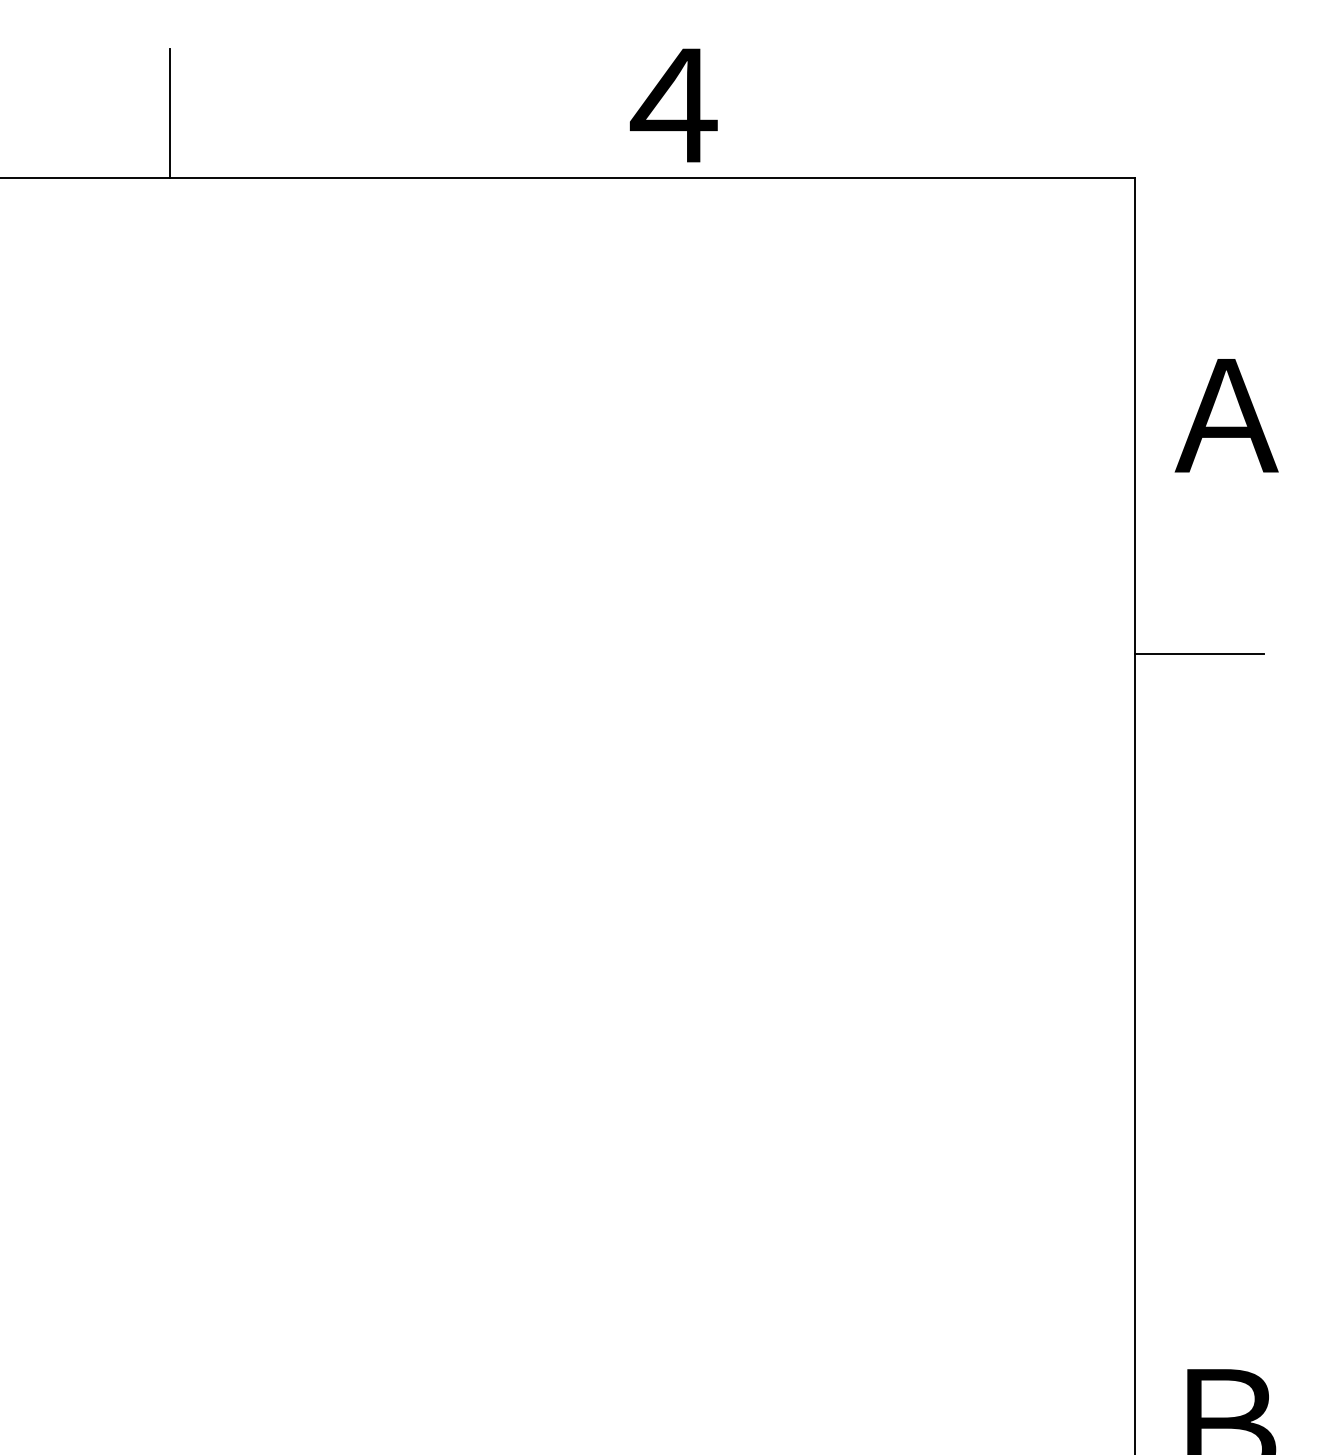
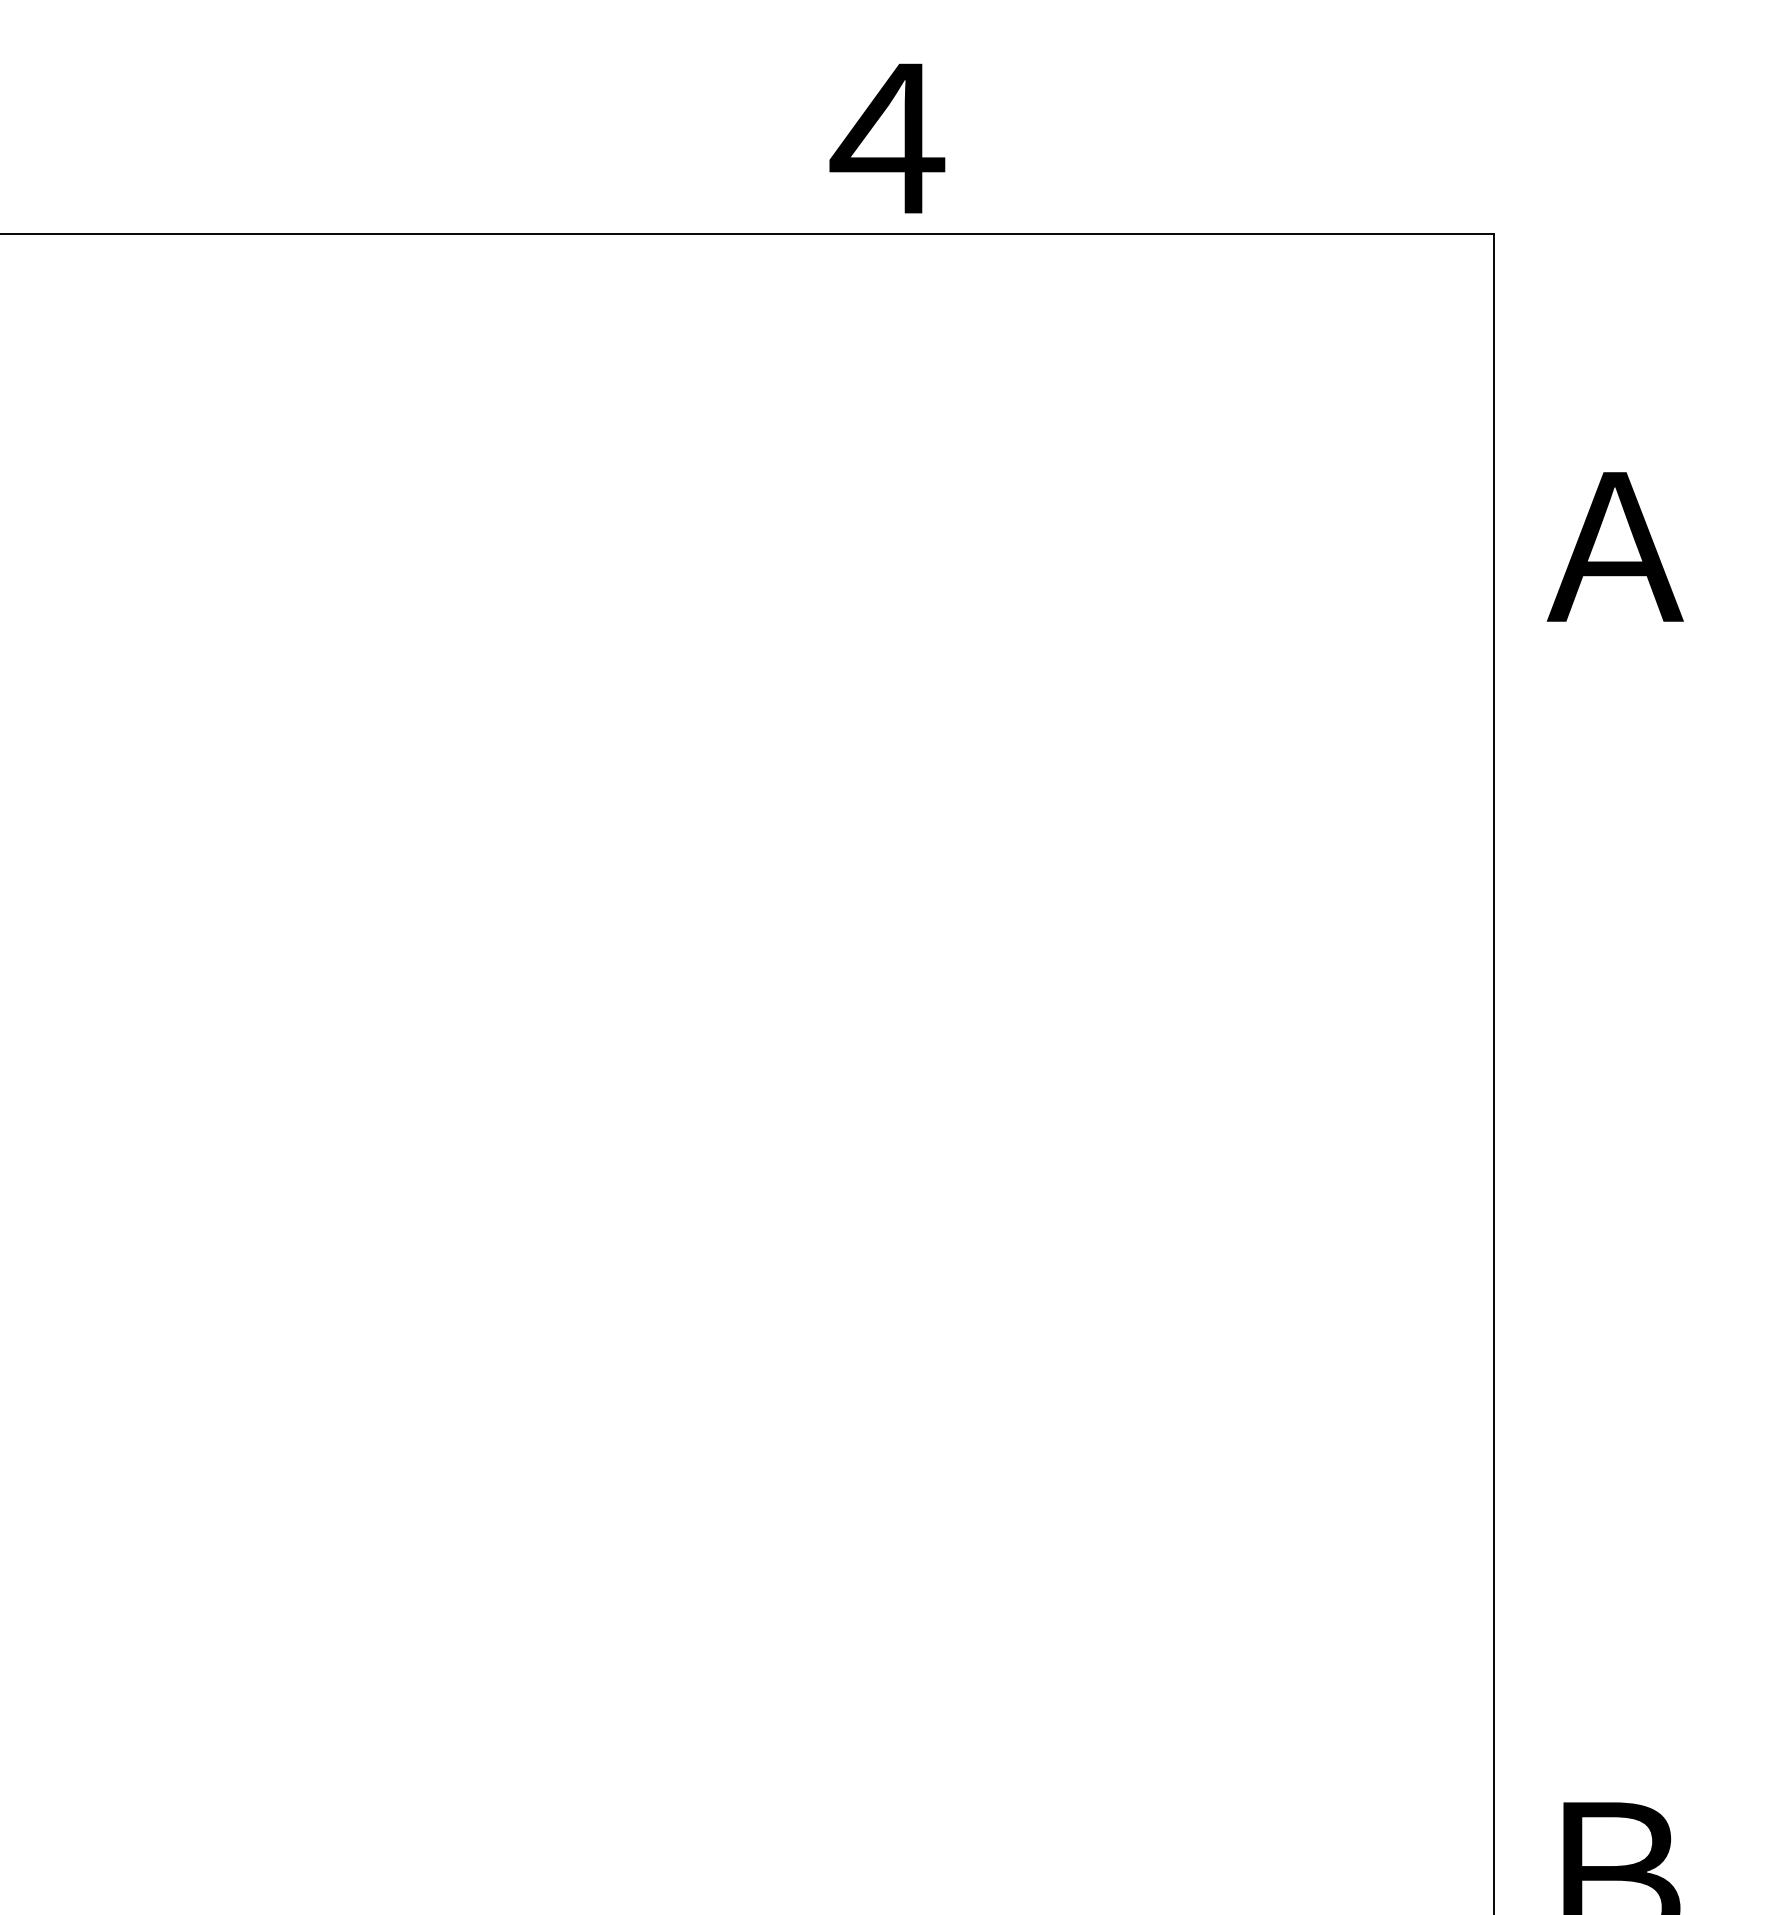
line: (169, 113) -> (223, 148), removed
line: (1198, 653) -> (1578, 860), removed

